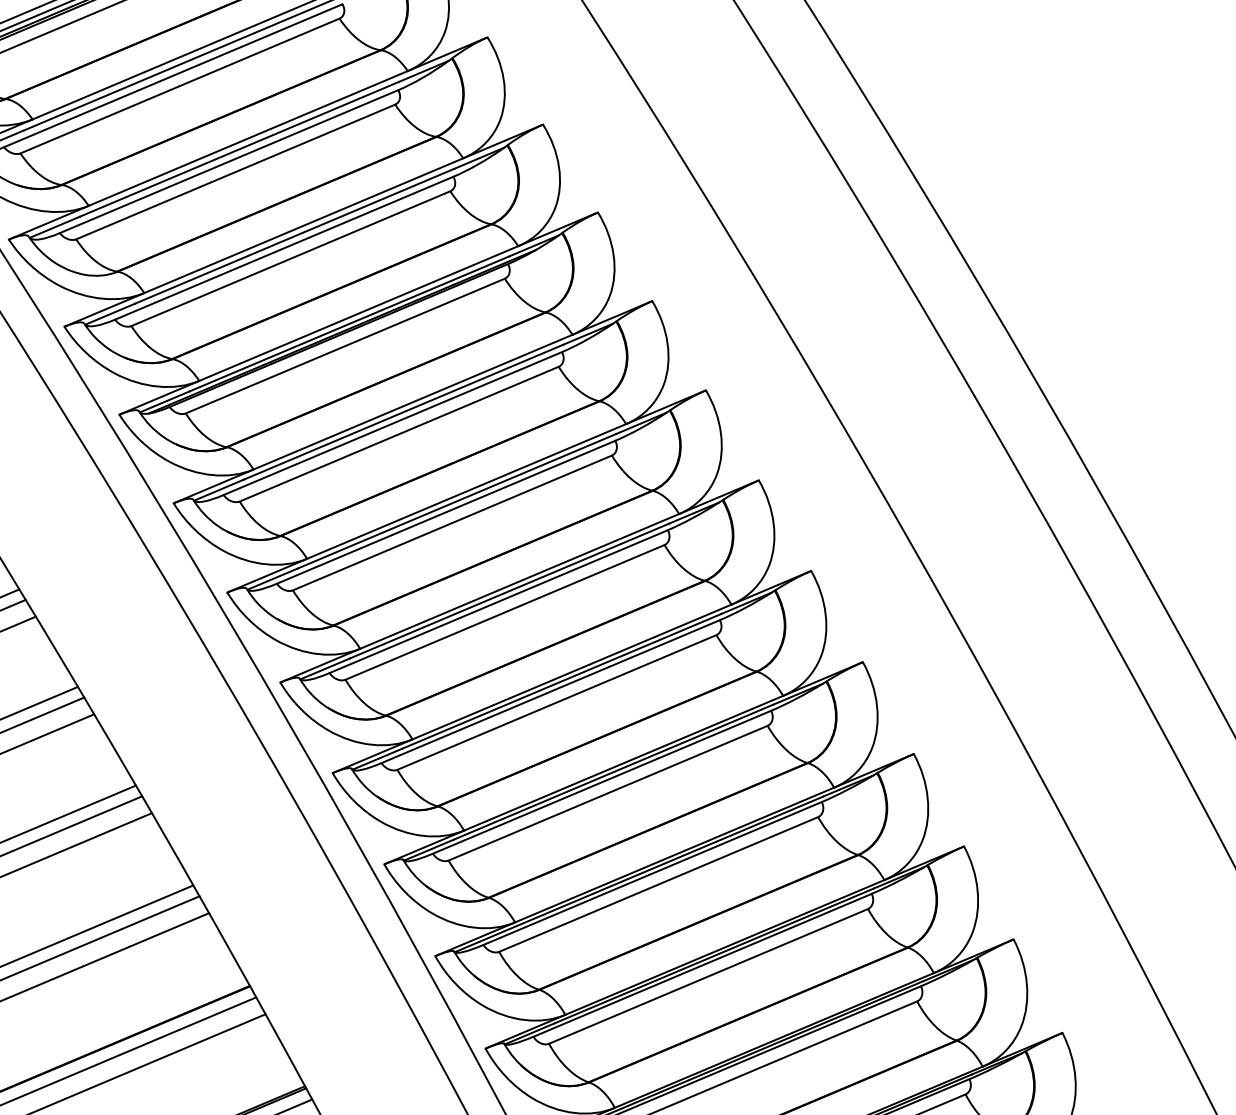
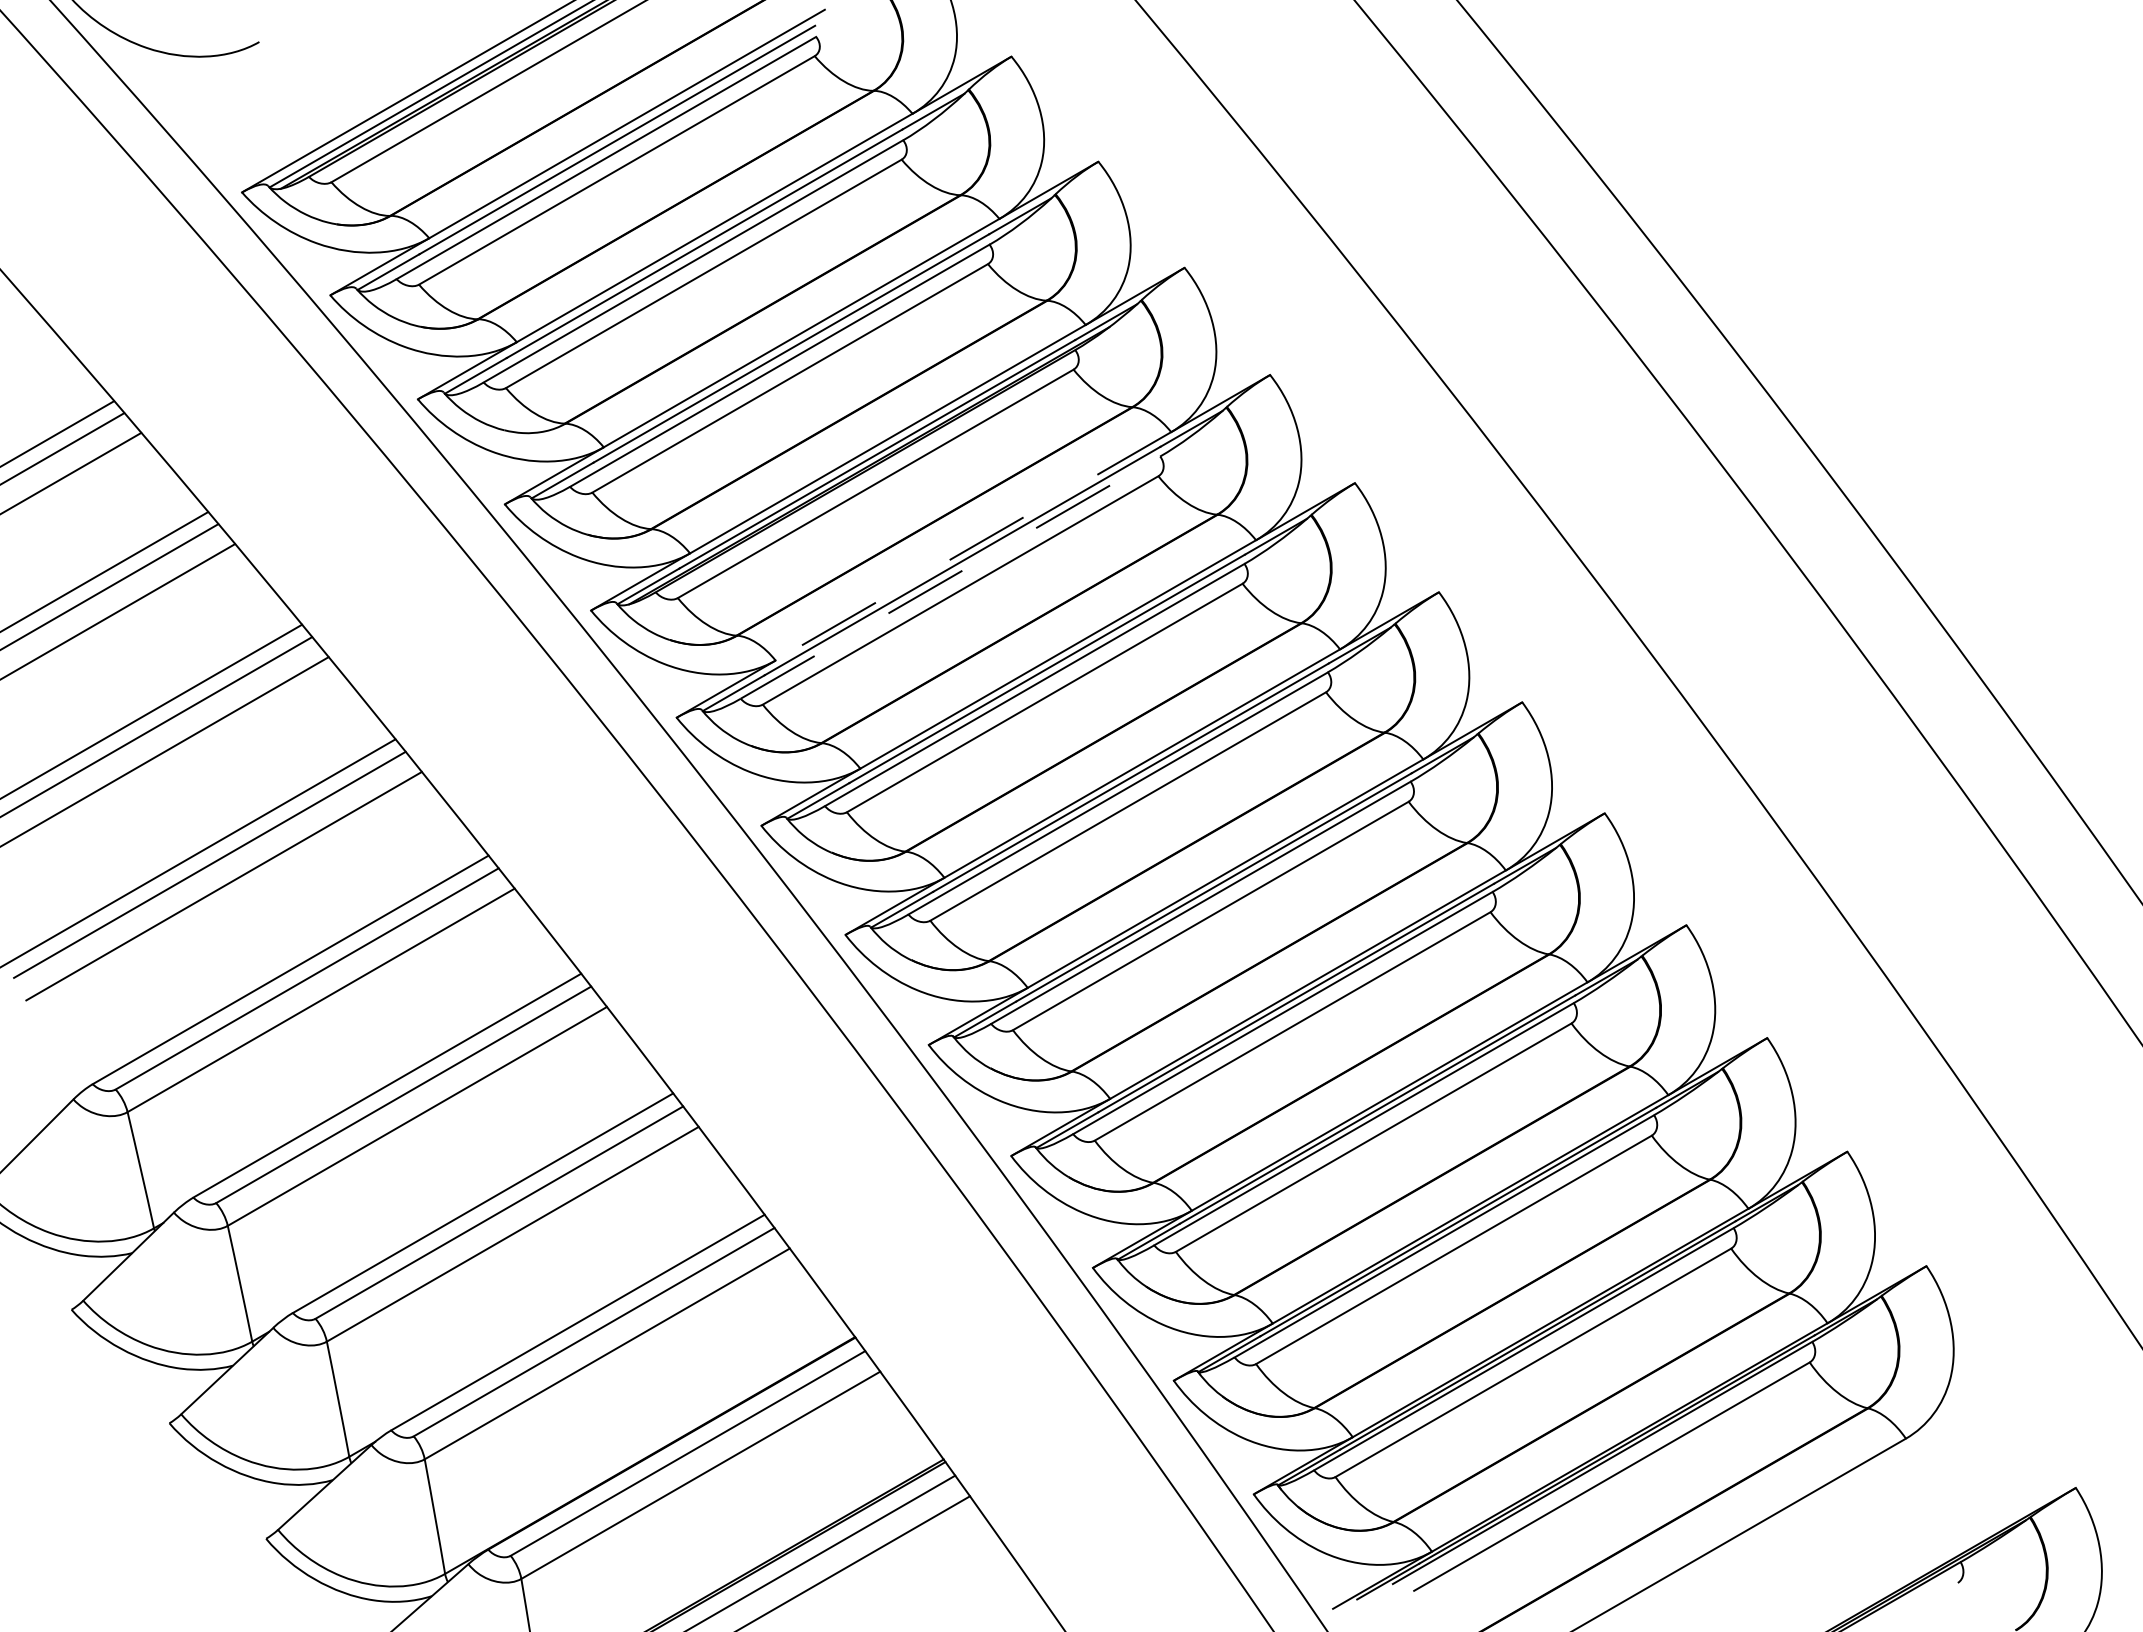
line: (412, 402) -> (972, 546), solid -> dashed
line: (392, 423) -> (950, 577), solid -> dashed

